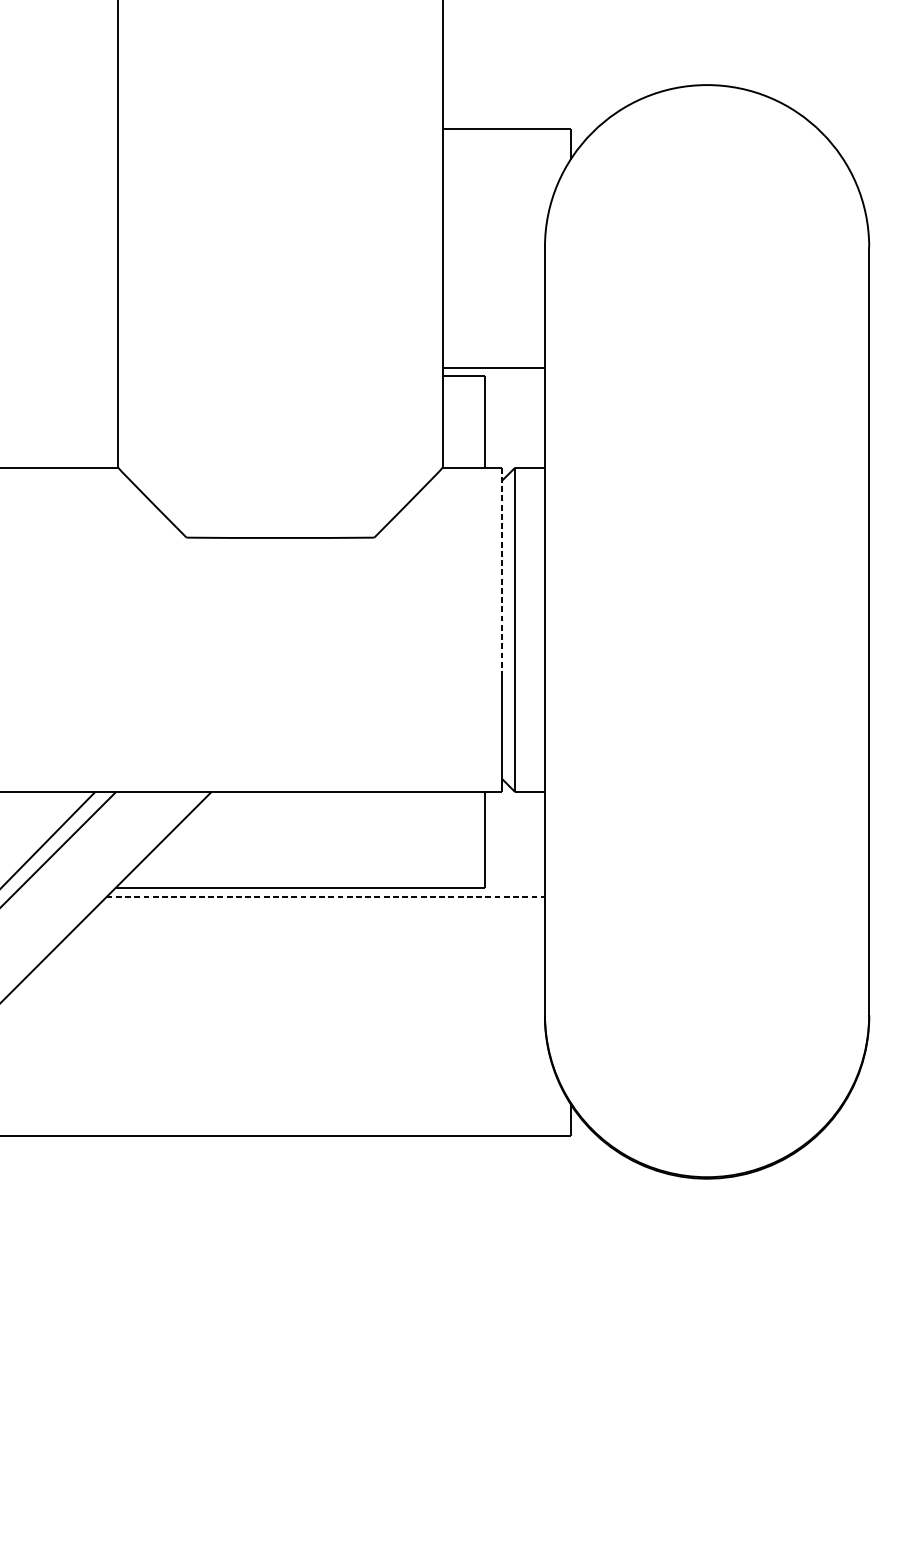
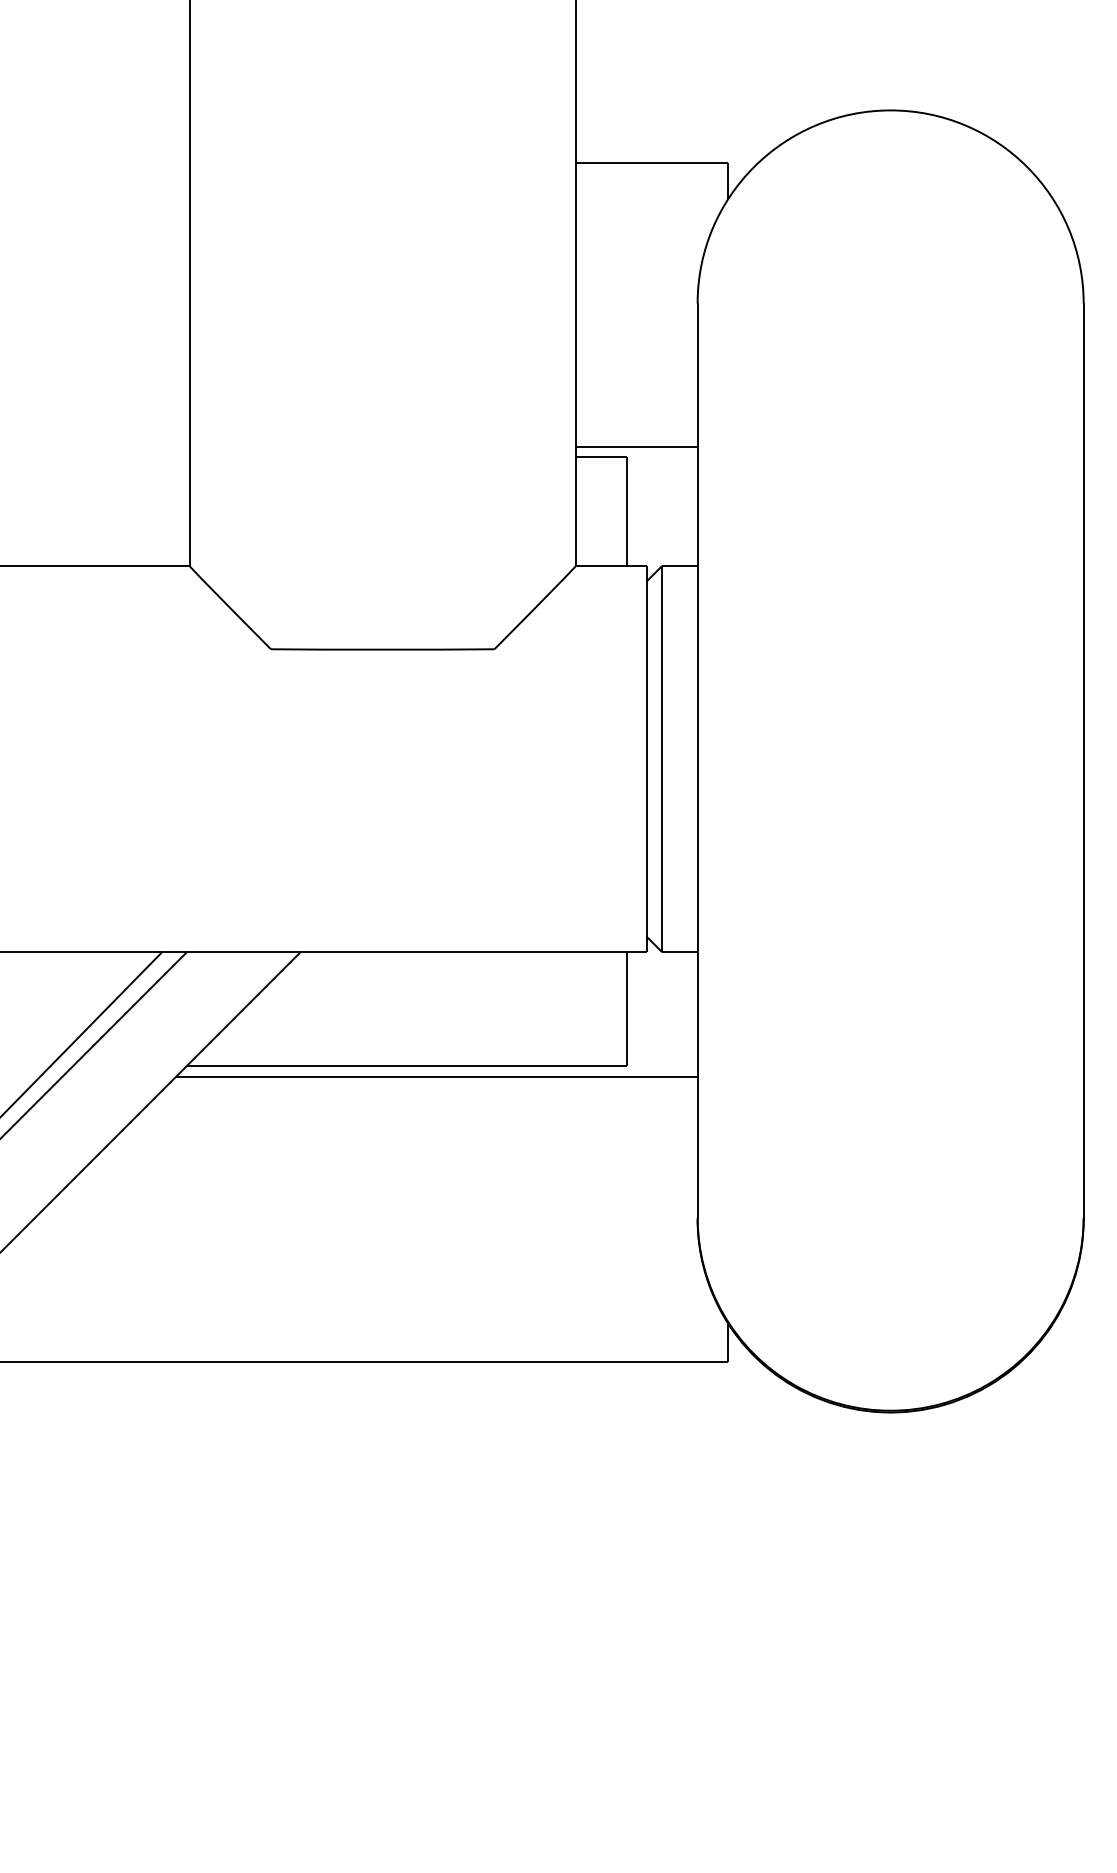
line: (502, 570) -> (646, 688), dashed -> solid
line: (325, 897) -> (436, 1077), dashed -> solid

